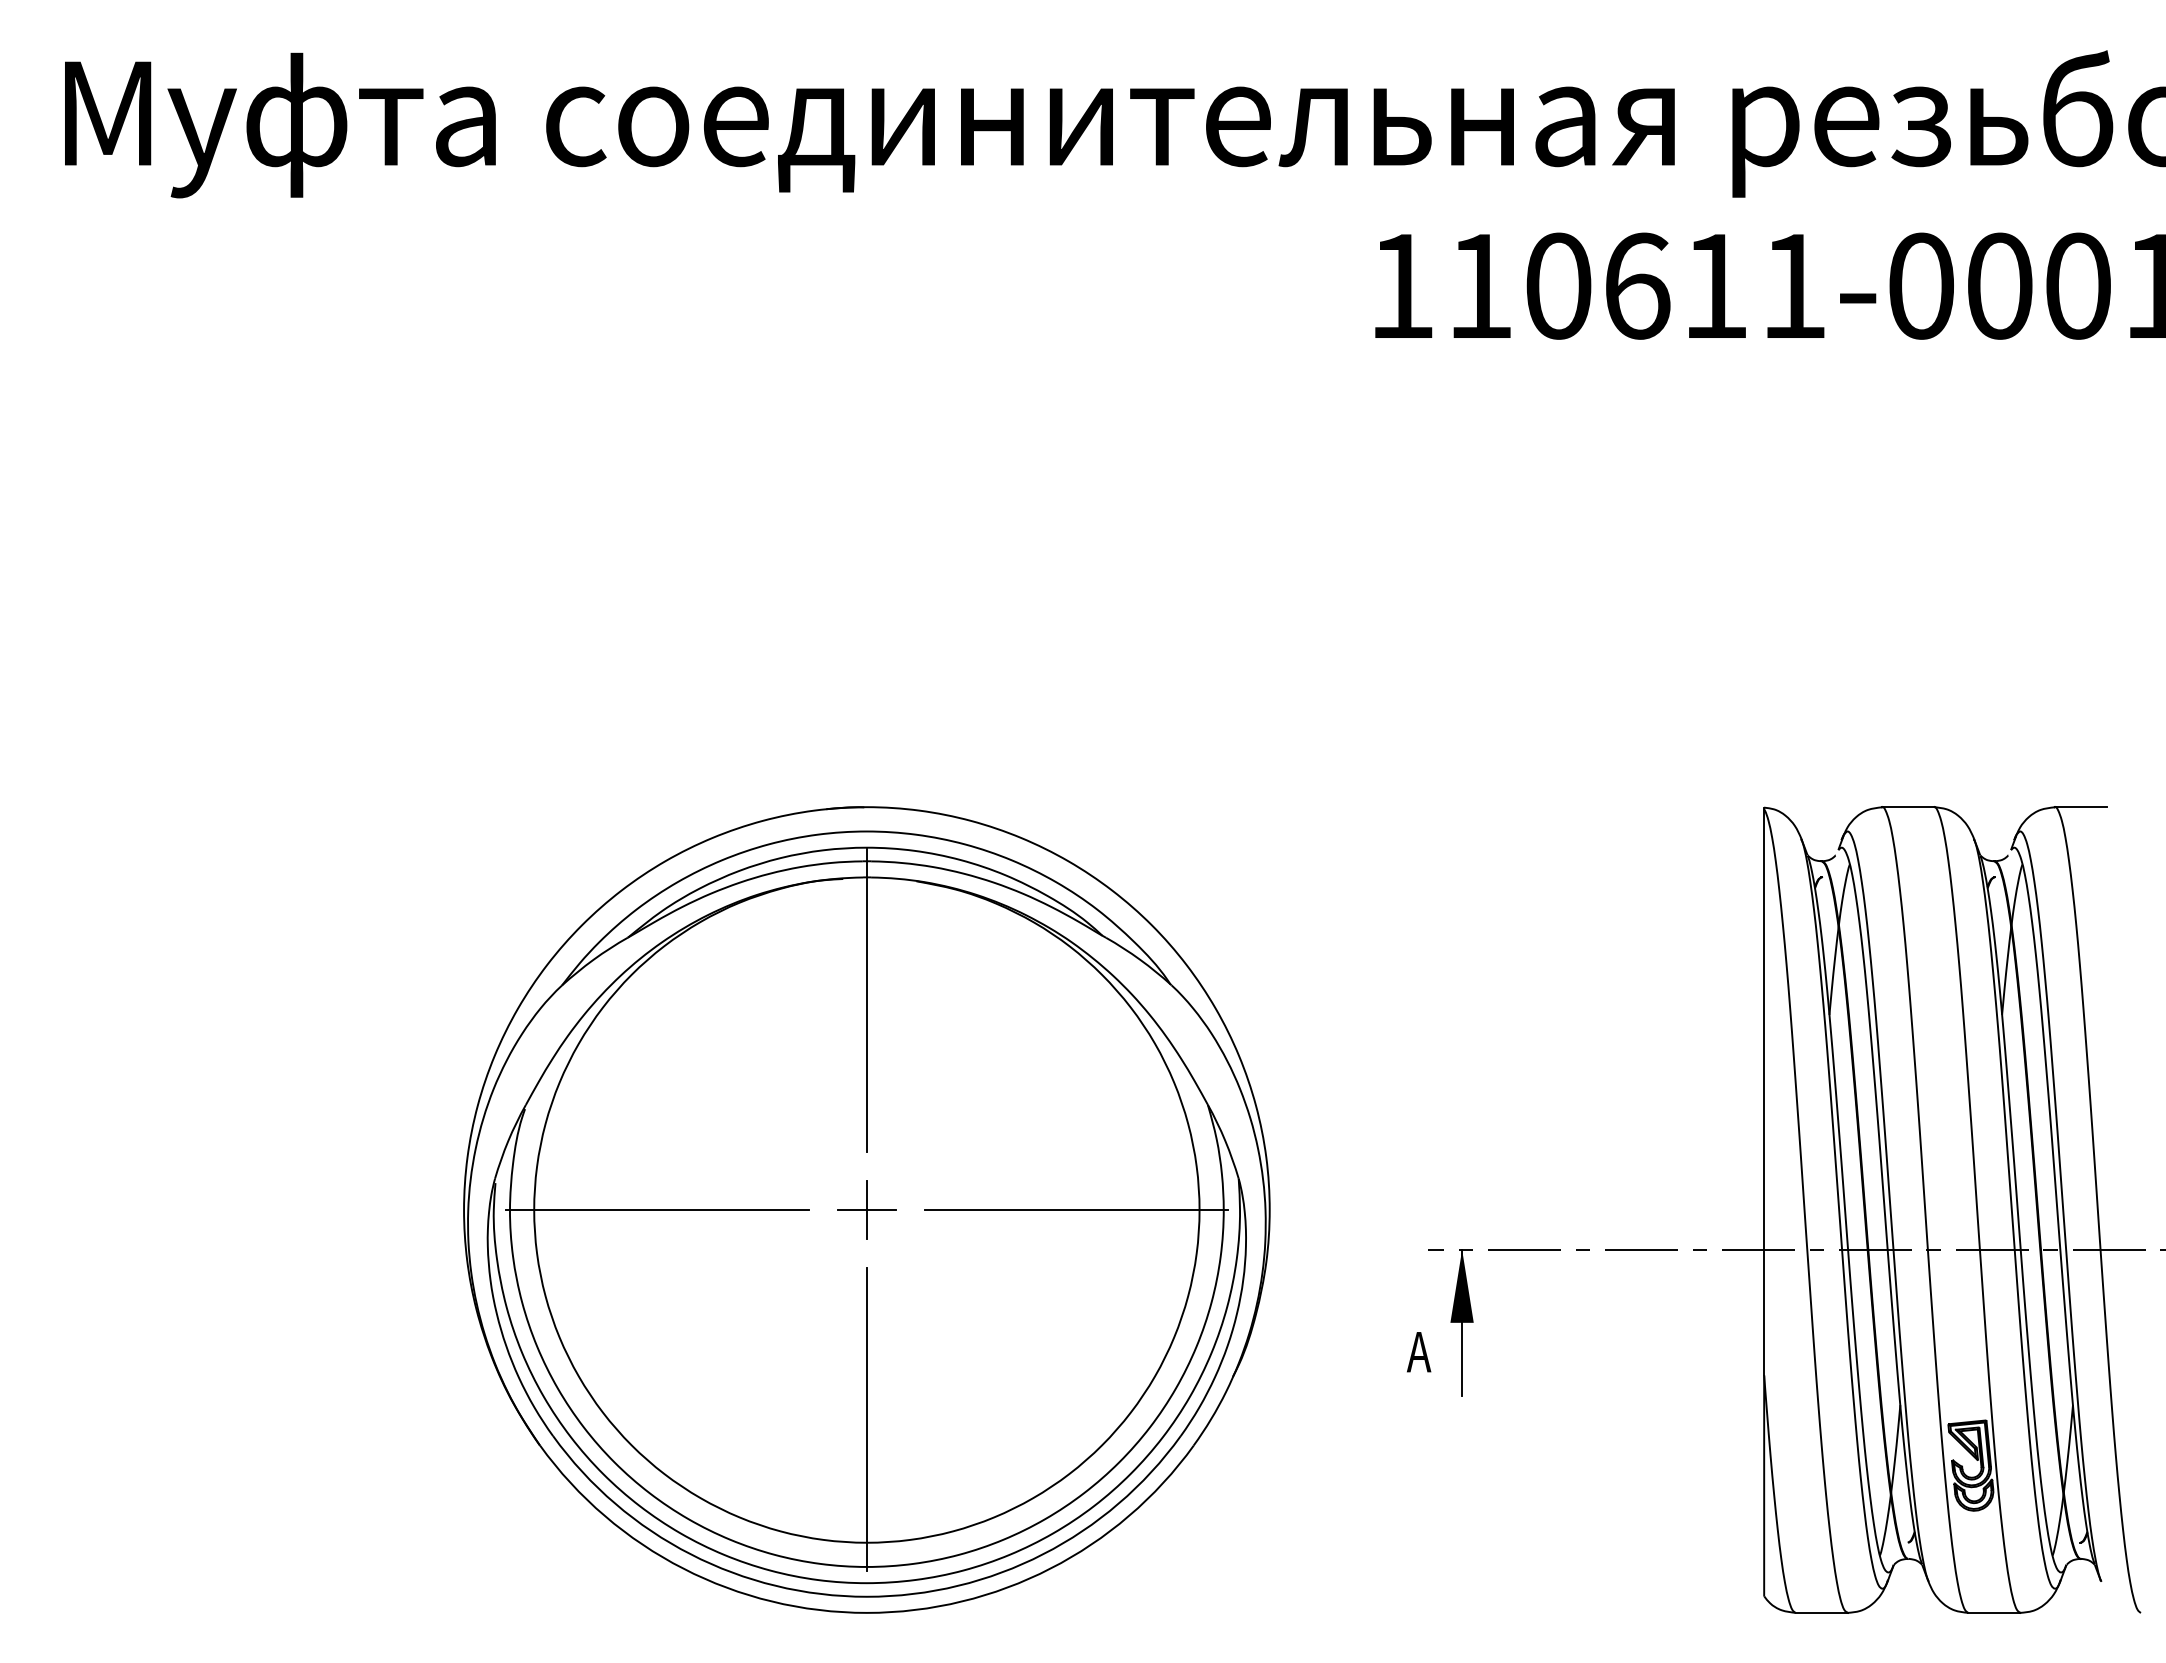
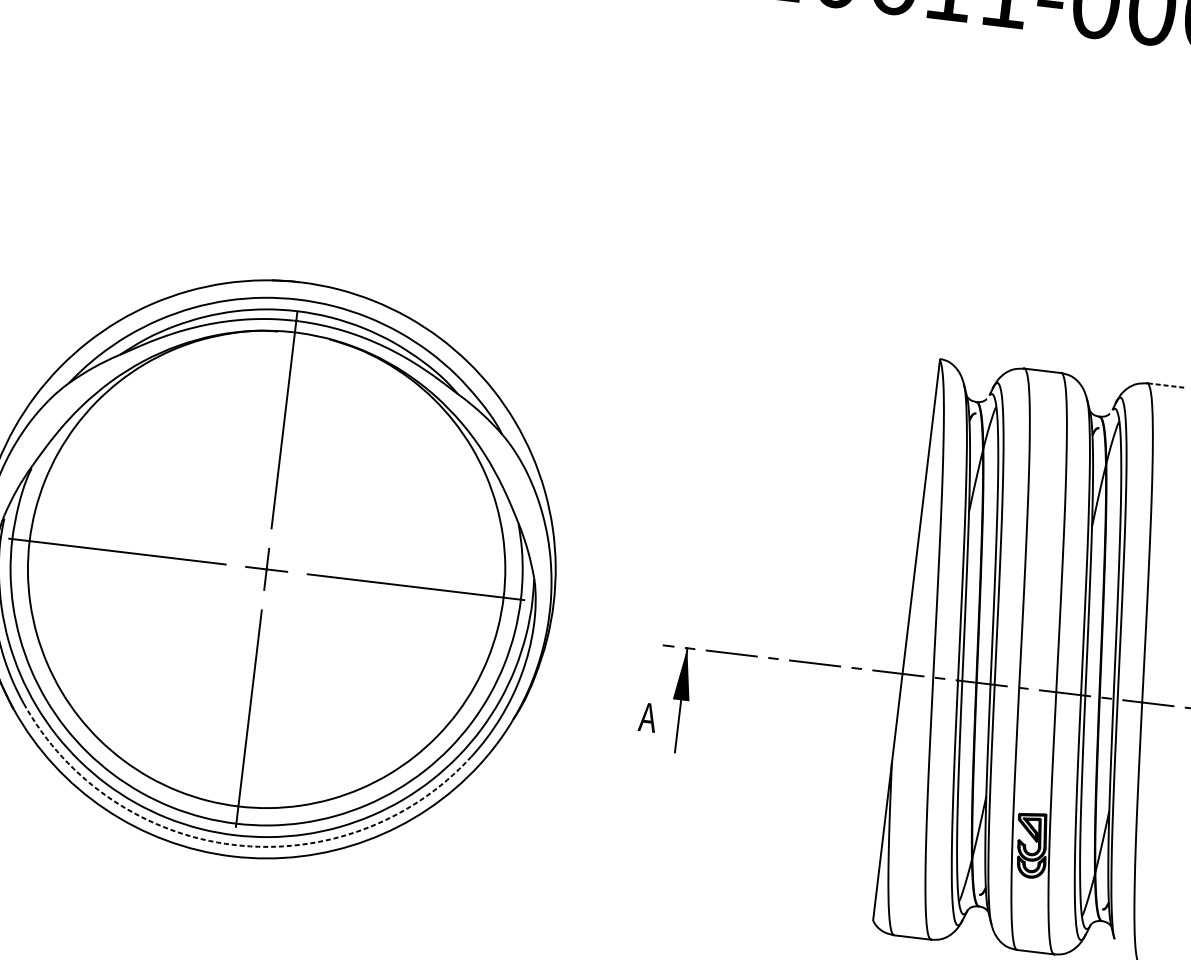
line: (2080, 807) -> (1165, 385), solid -> dashed
arc: (866, 1596) -> (233, 844), solid -> dashed

